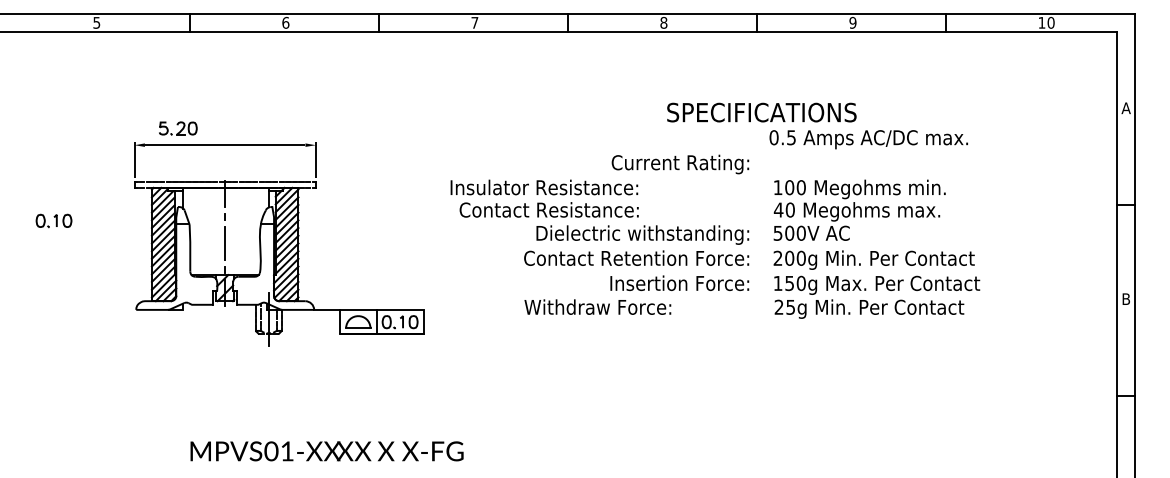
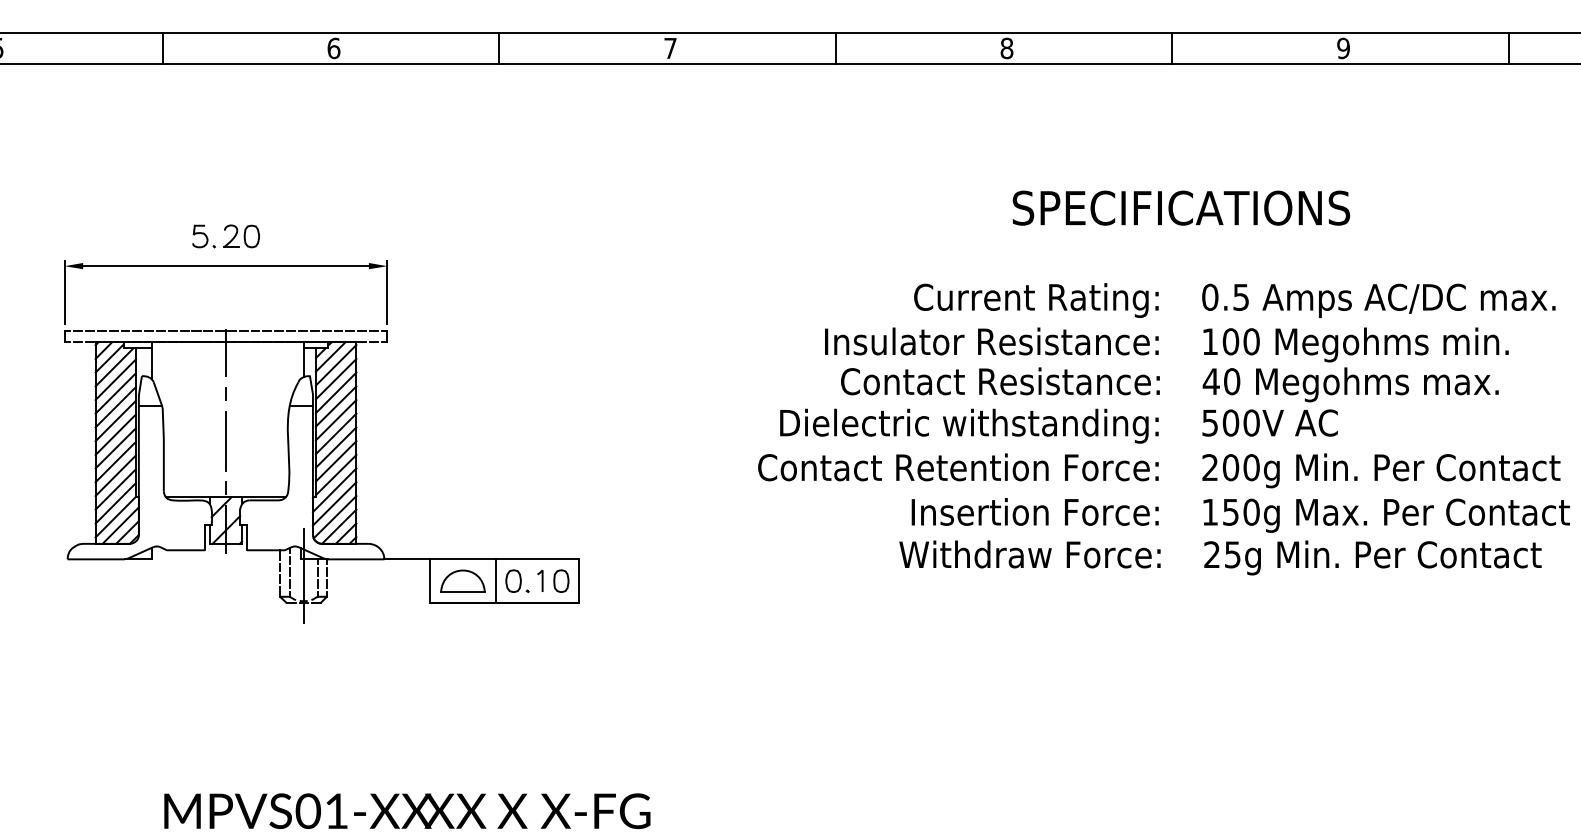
part: (178, 128) -> (226, 236), moved
text: (868, 139) -> (1378, 300), moved
text: (544, 198) -> (992, 361), moved
text: (597, 306) -> (1029, 553), moved

